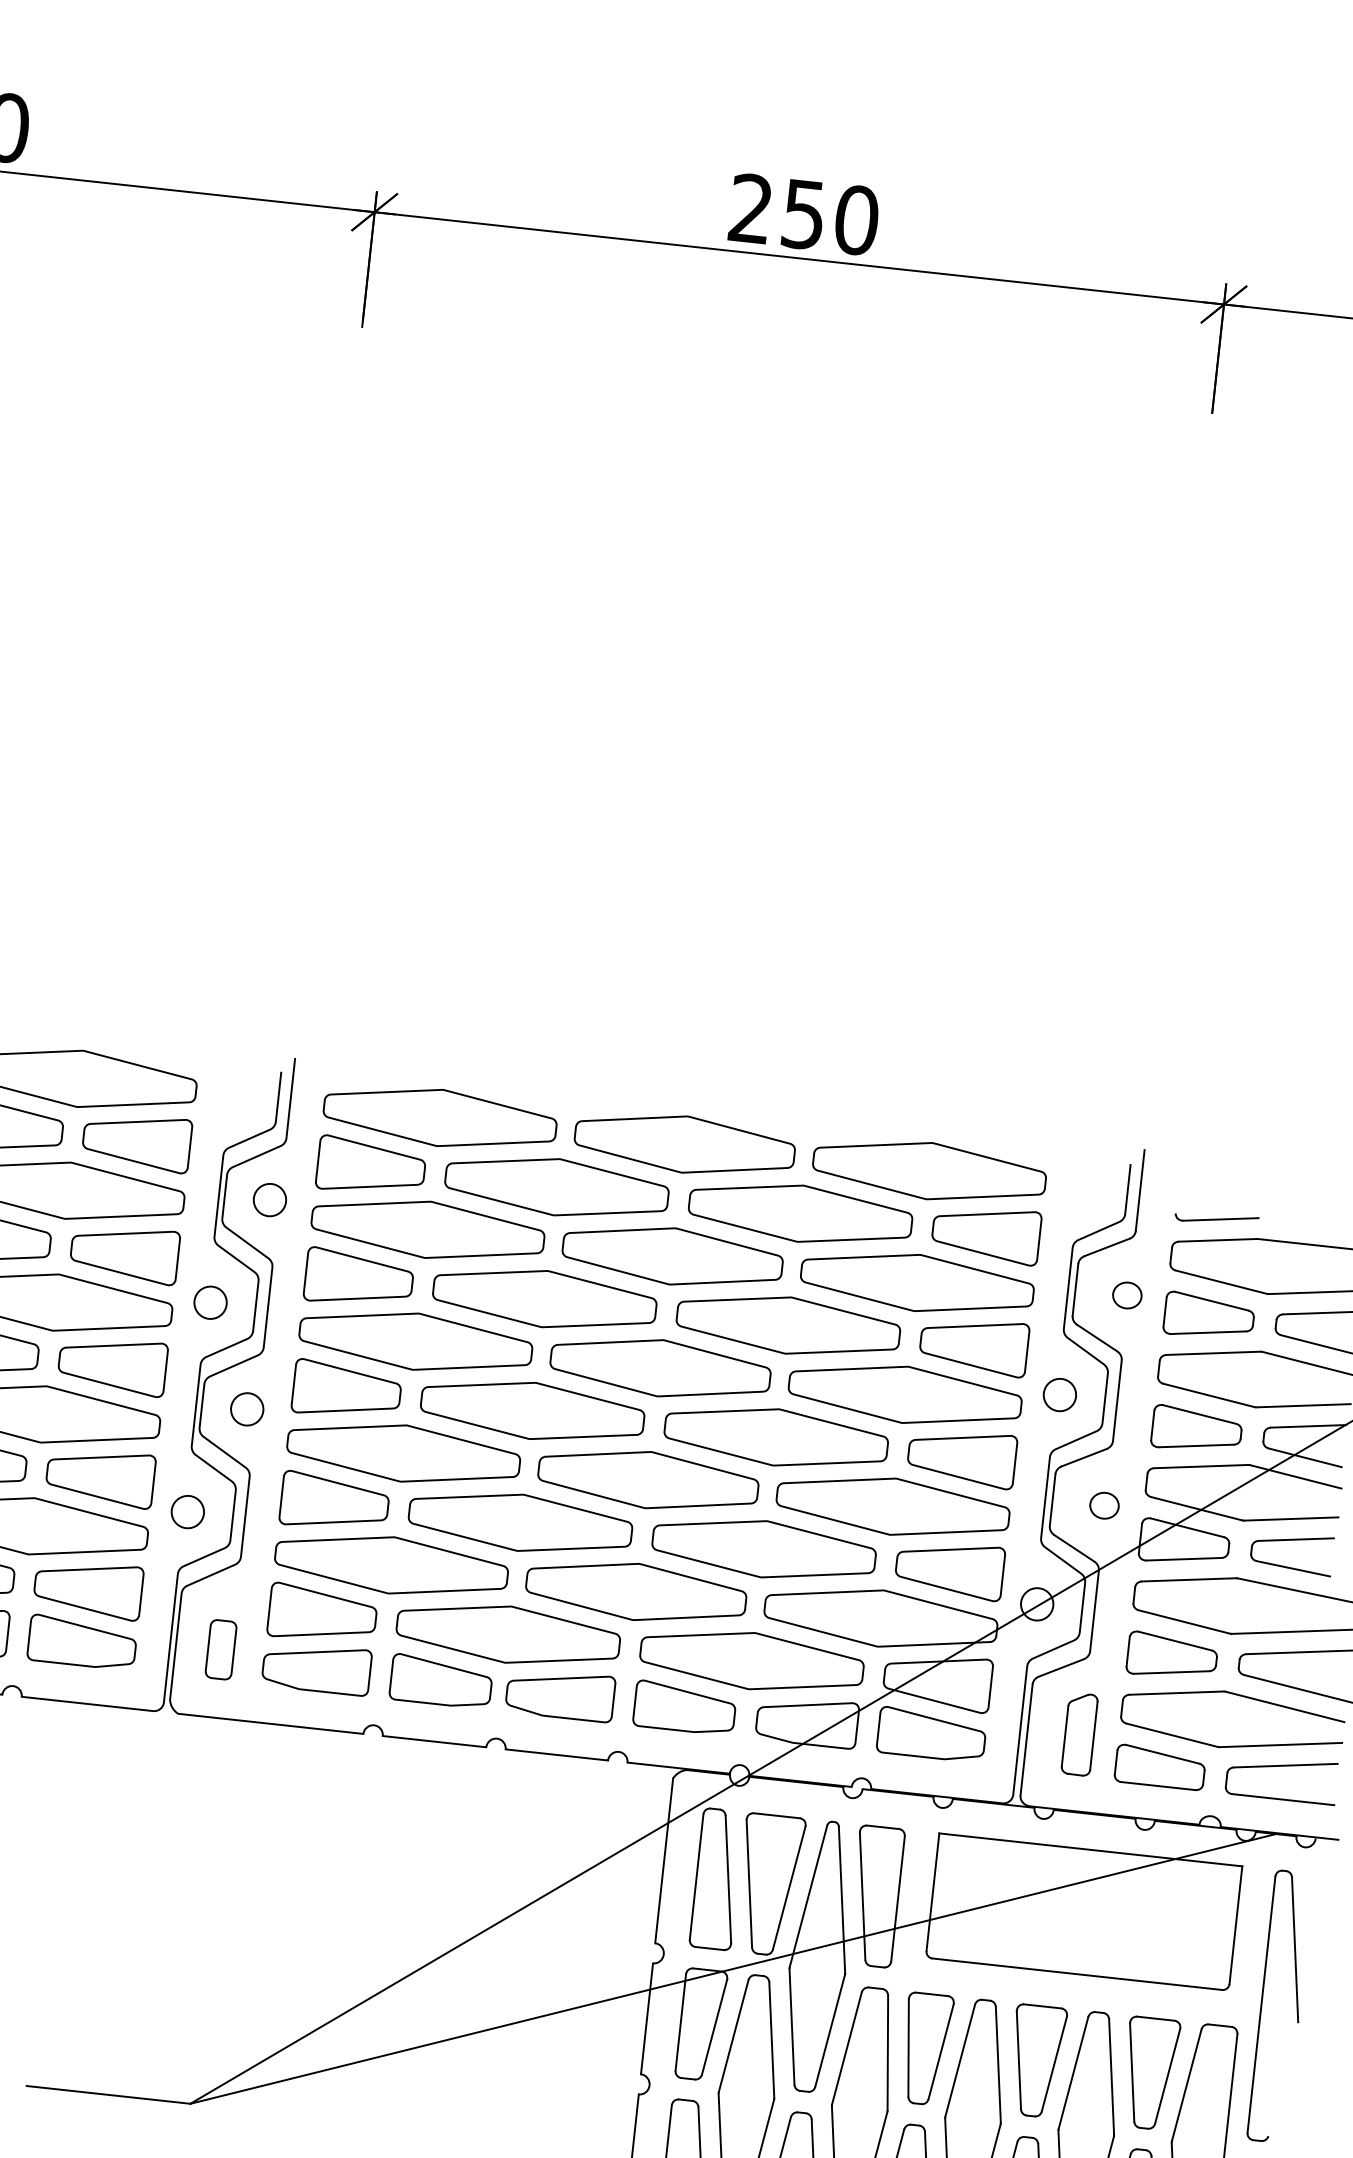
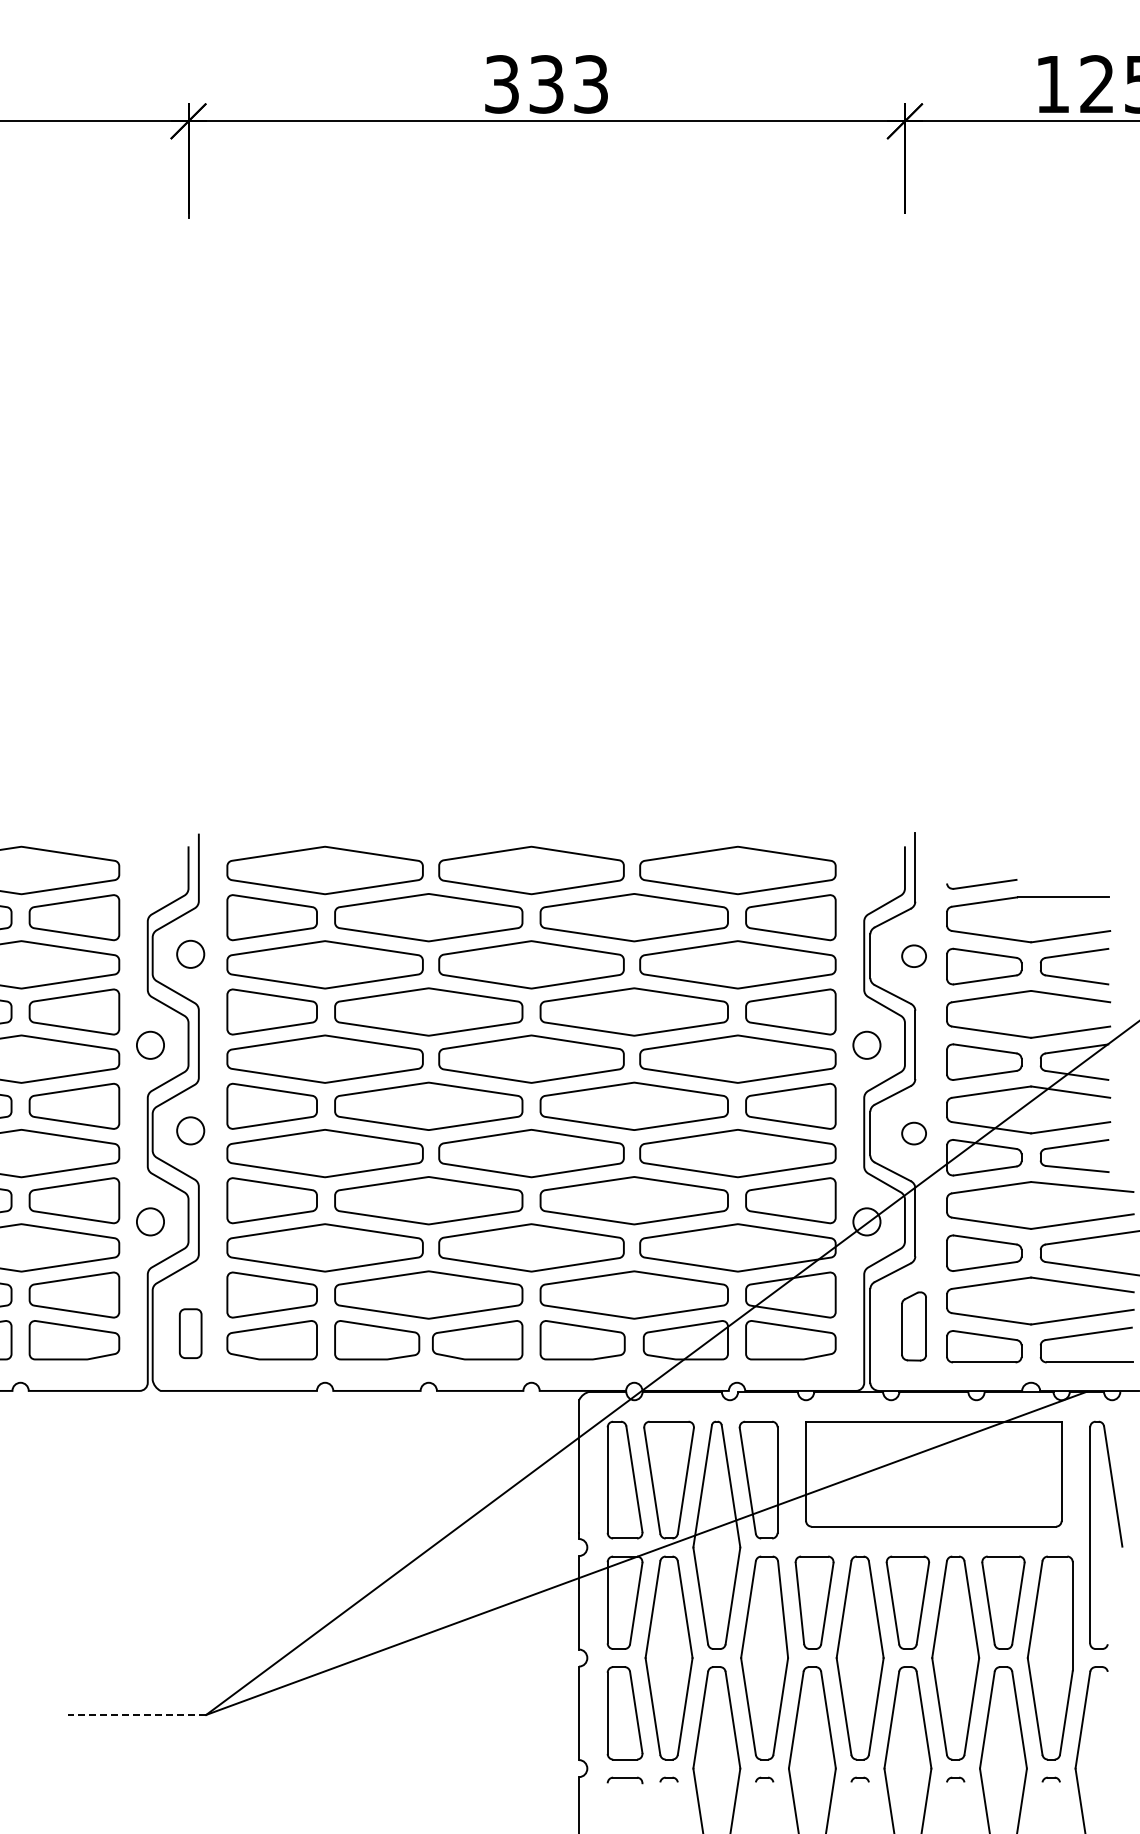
text: (803, 214) -> (546, 84), 250 -> 333
line: (107, 2094) -> (136, 1714), solid -> dashed

